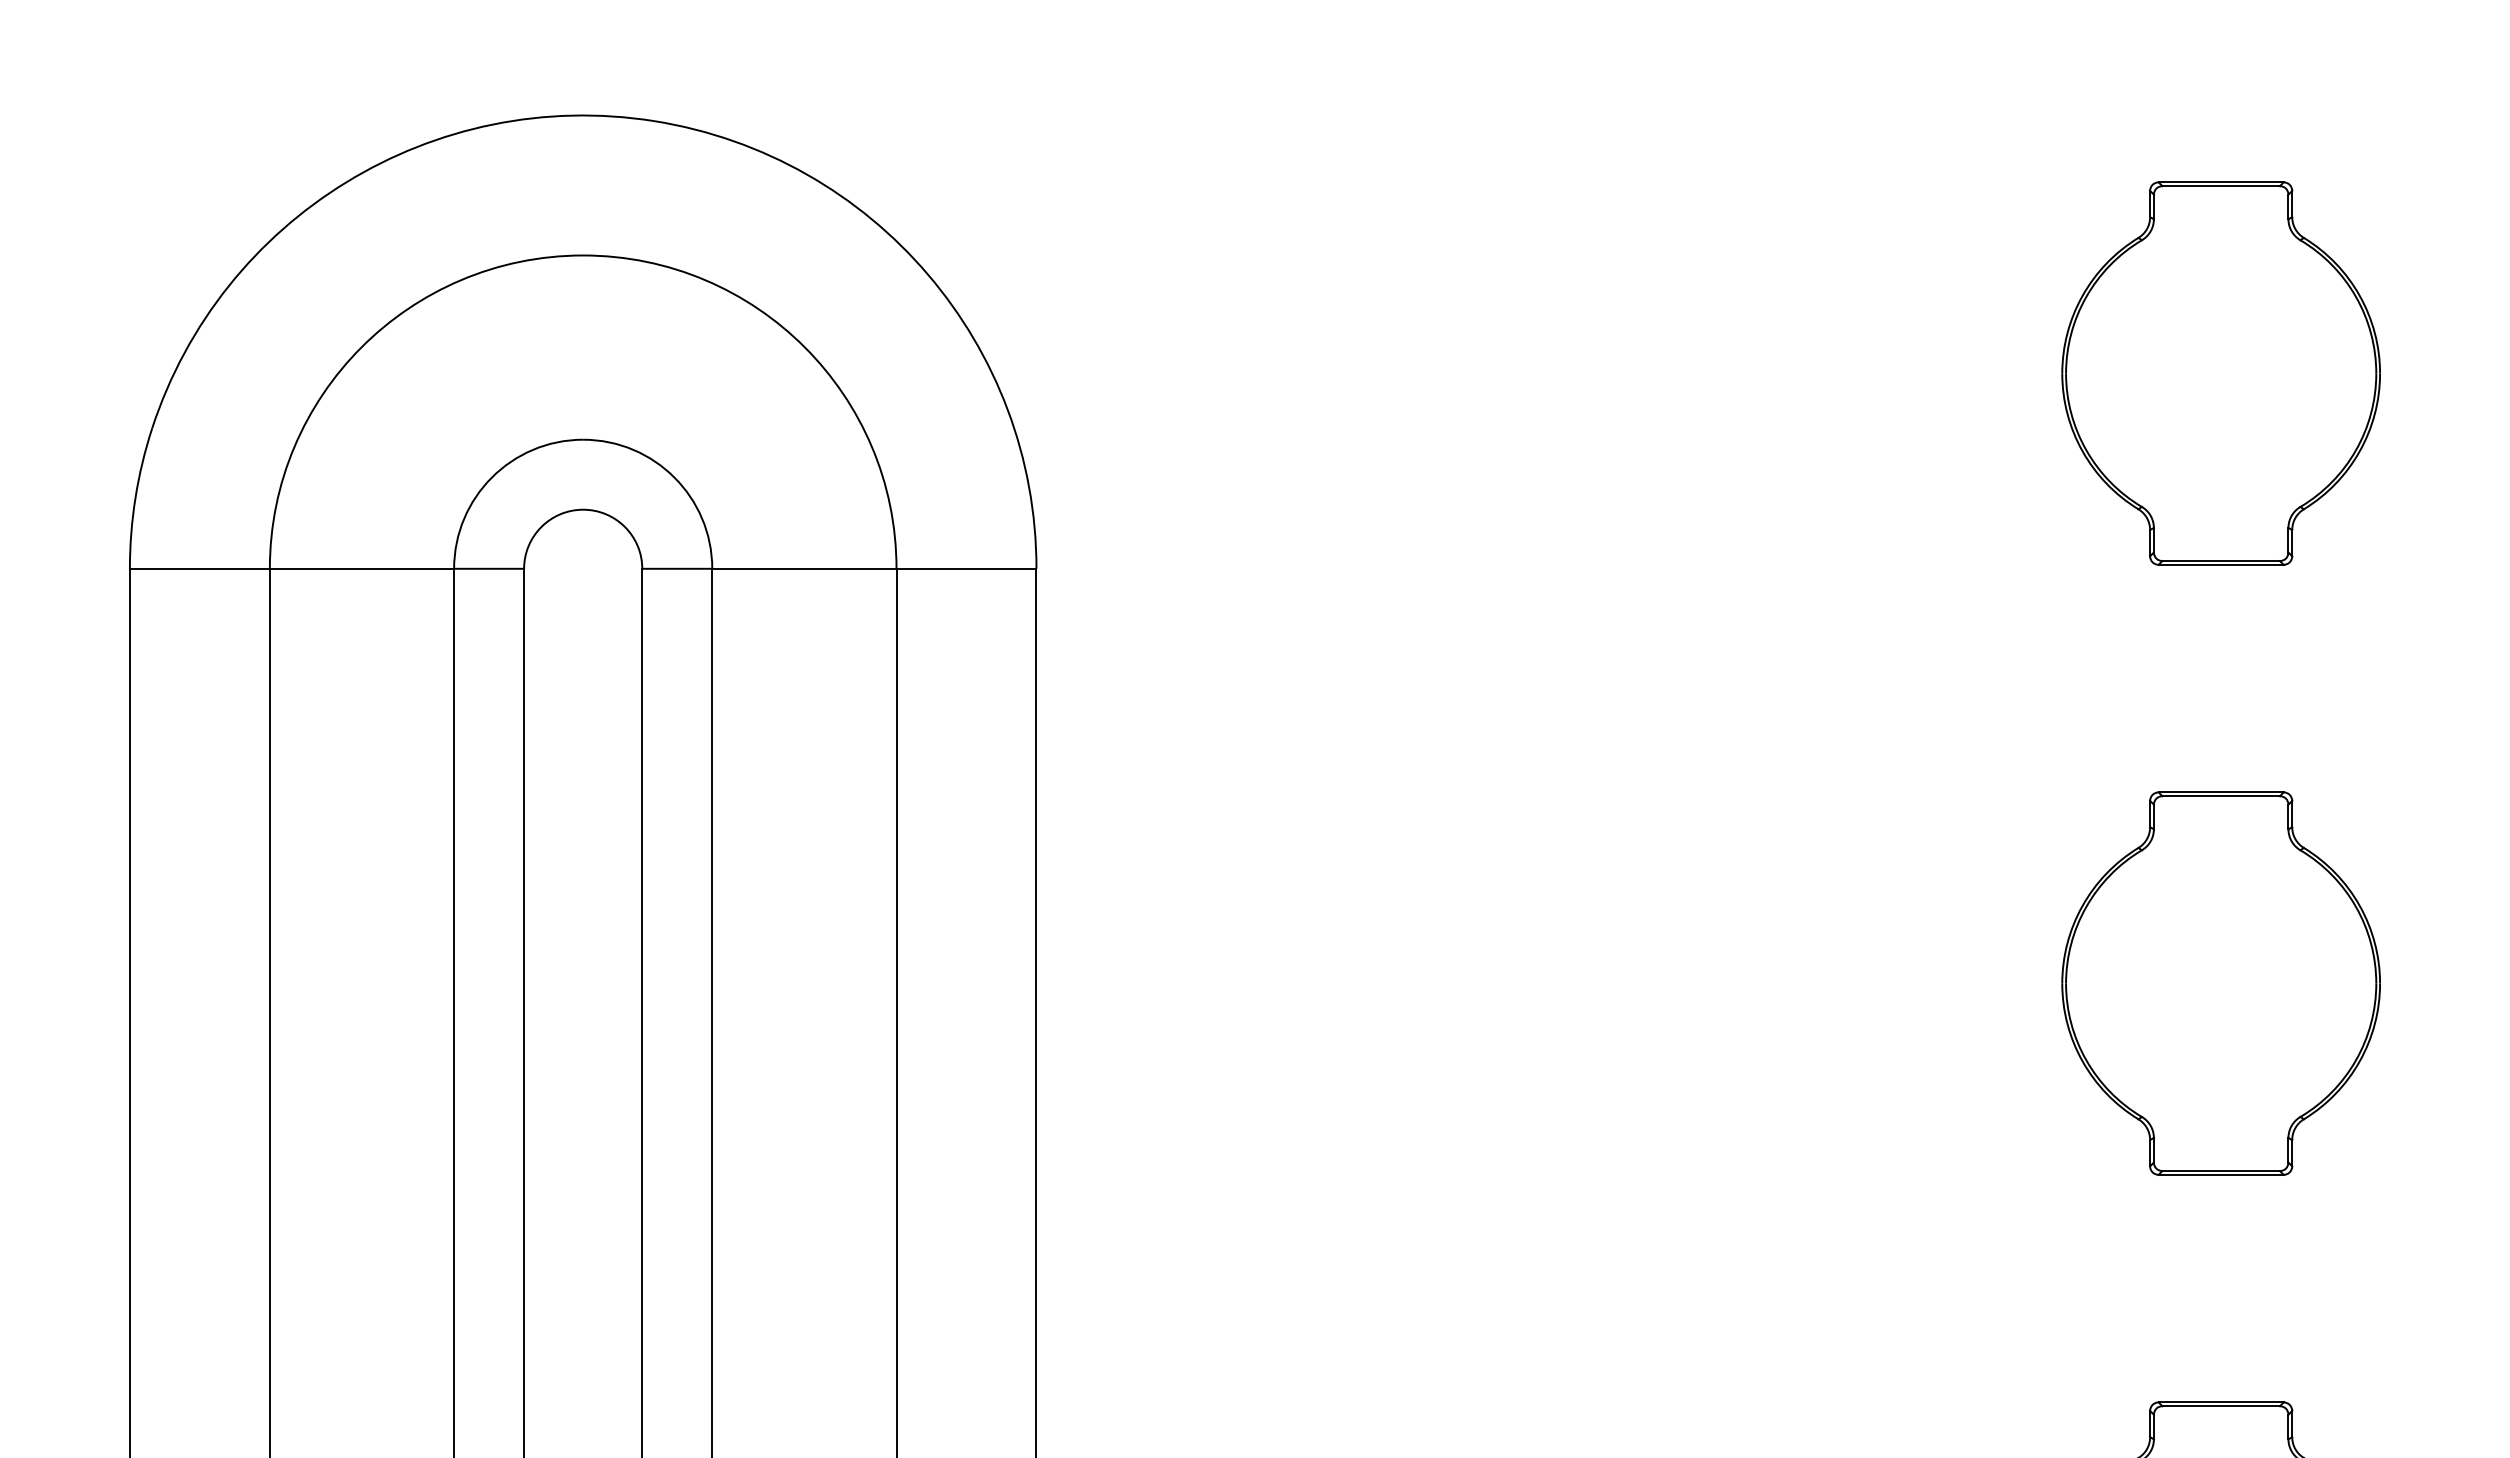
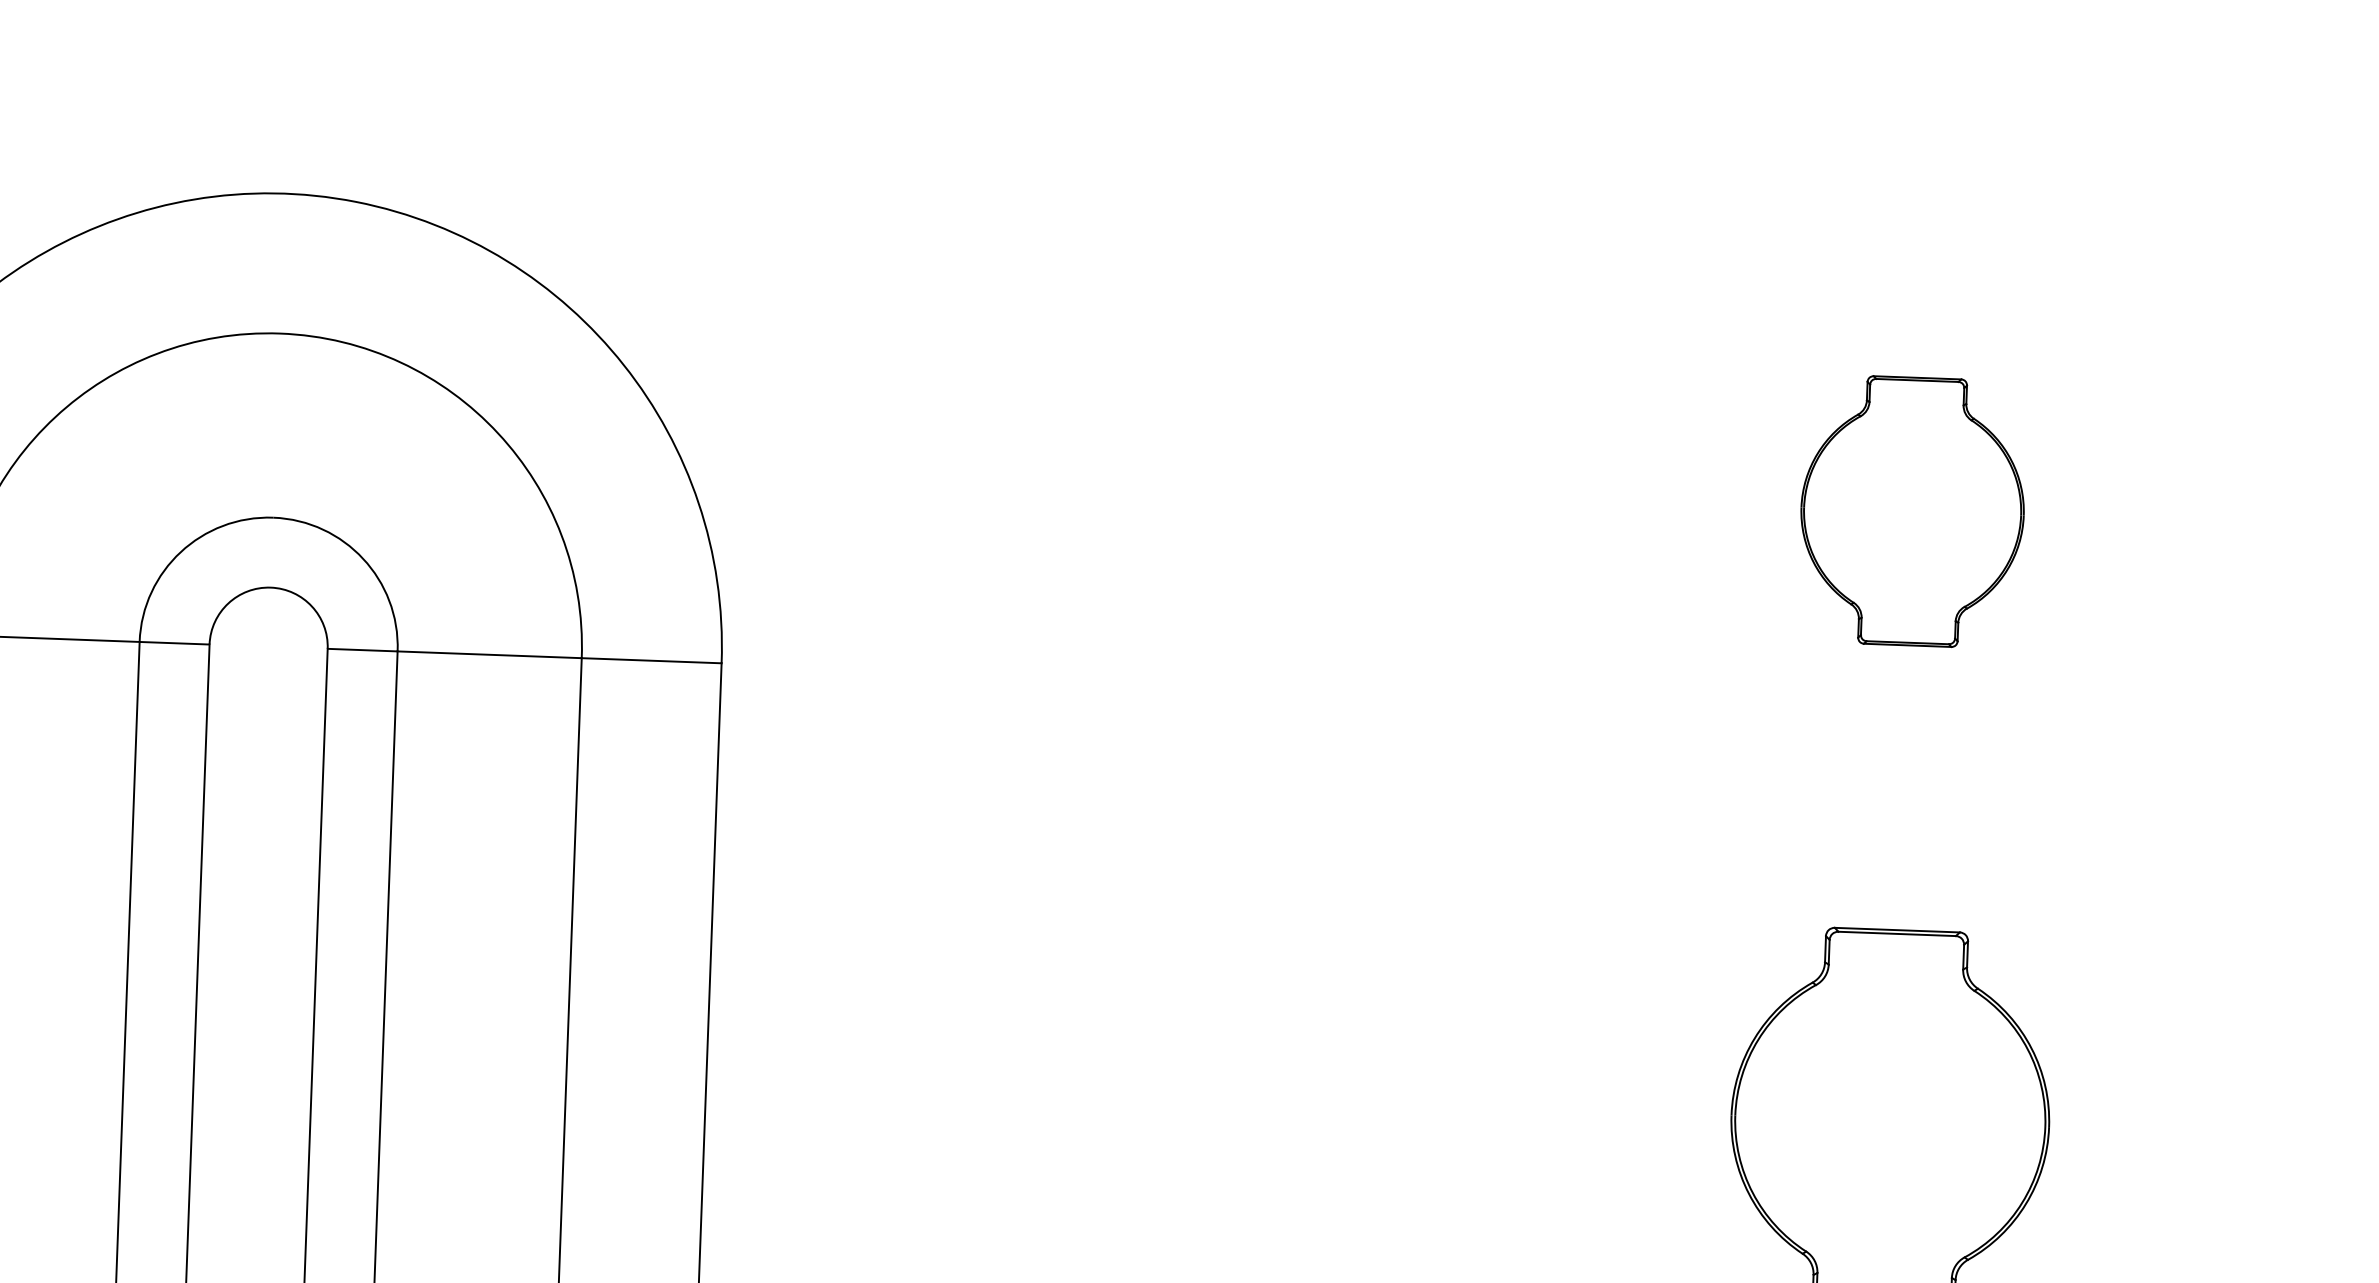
part: (2220, 373) -> (1911, 511), size x0.7

